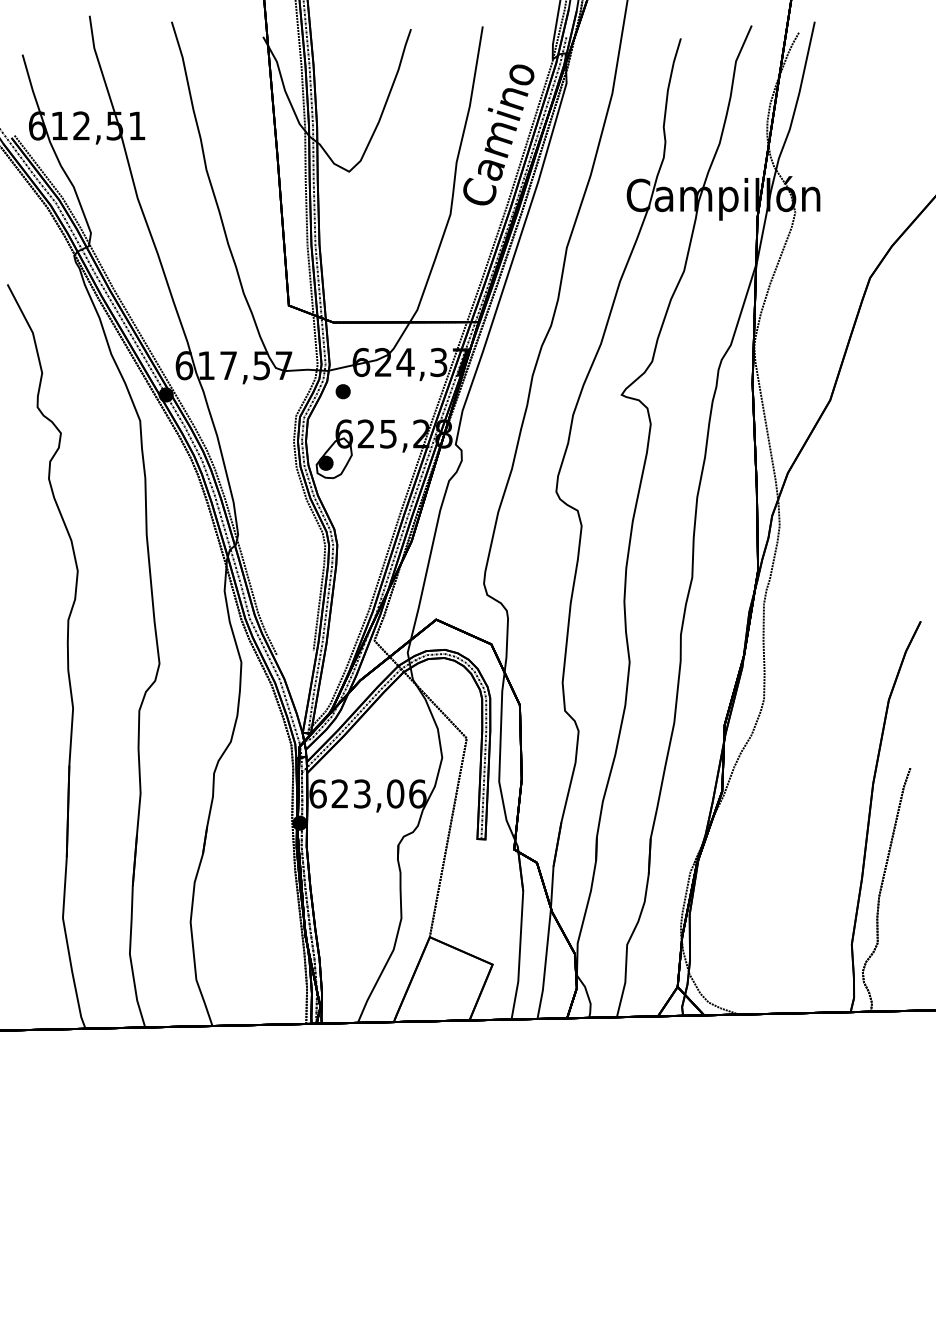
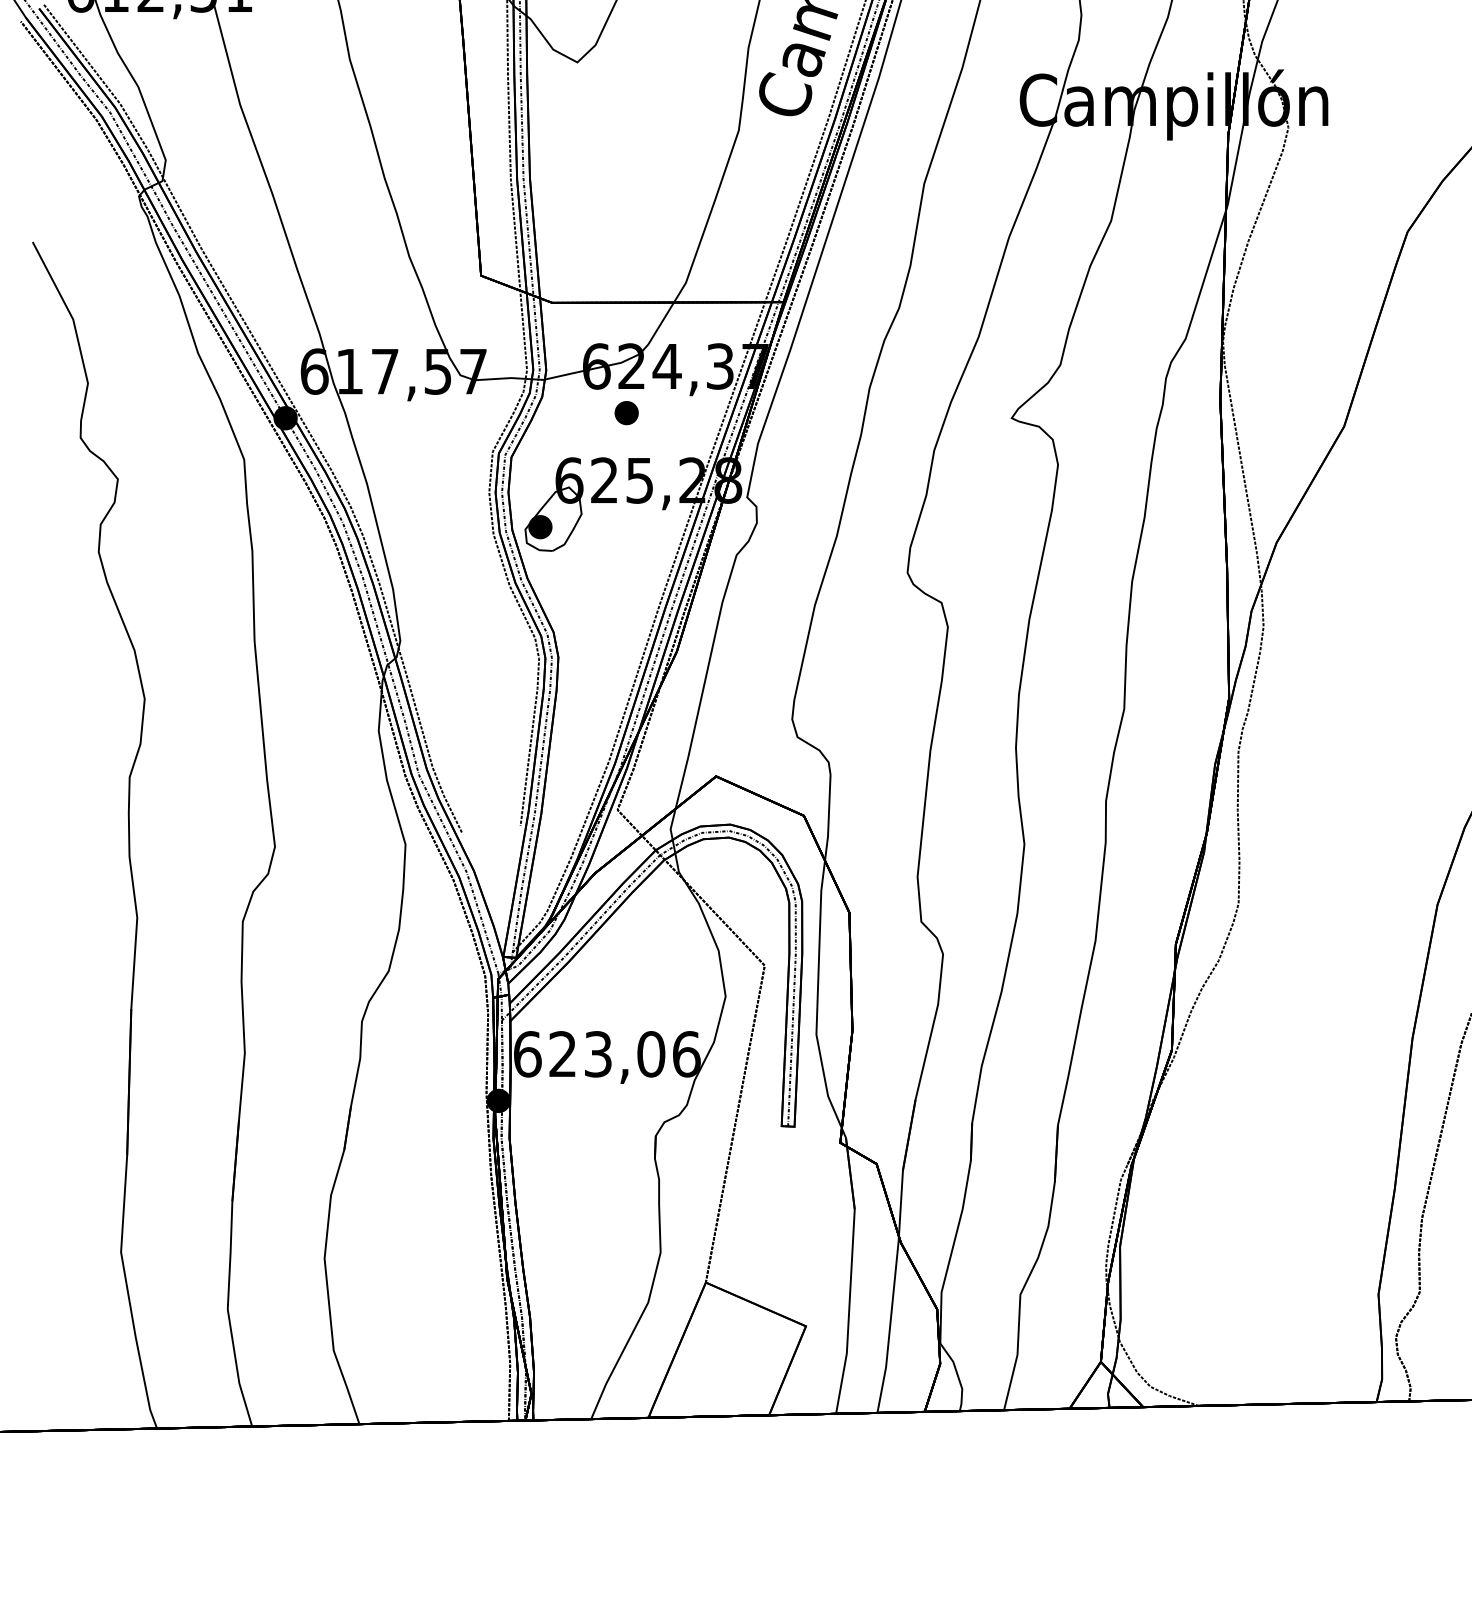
part: (342, 391) -> (625, 412), moved

